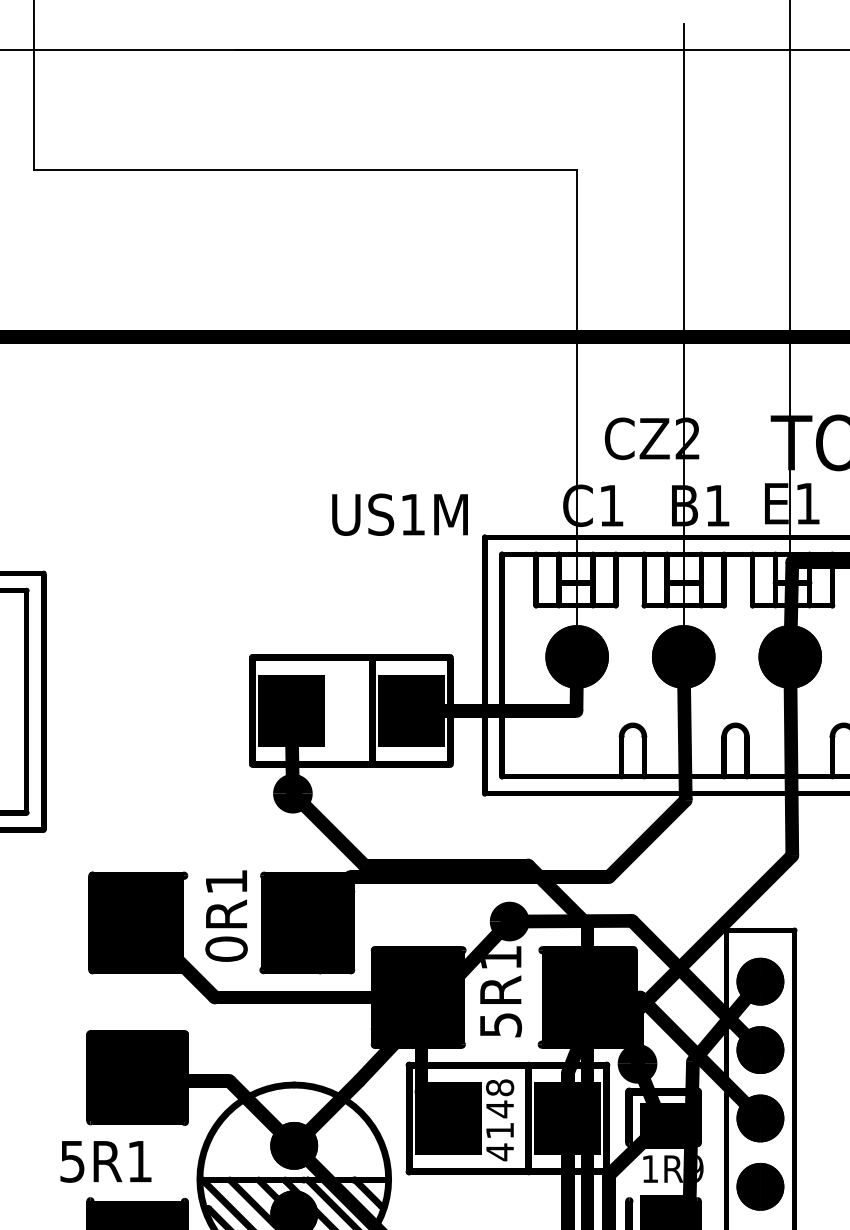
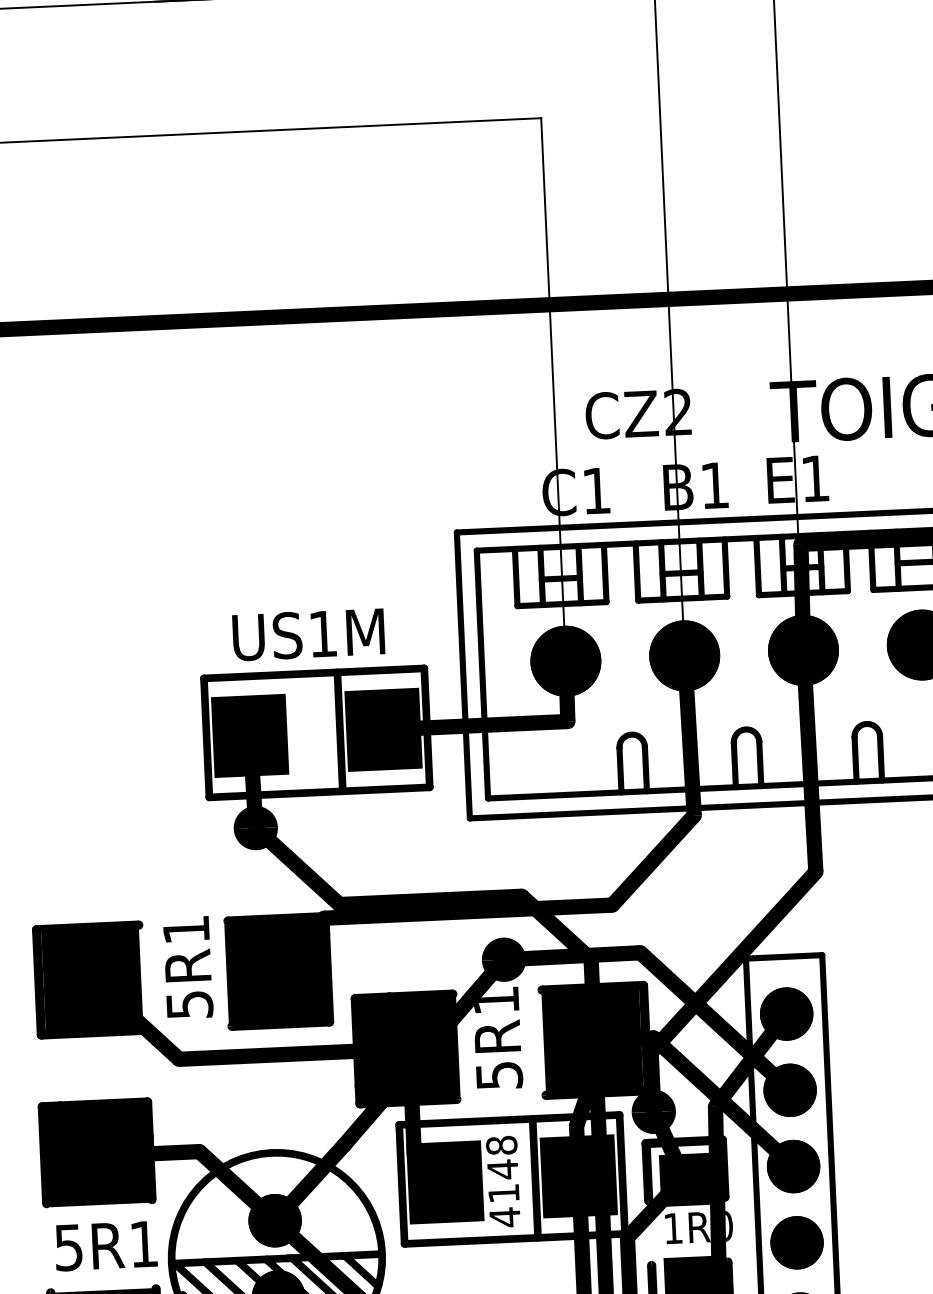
text: (399, 514) -> (308, 634), moved
text: (226, 948) -> (189, 1004), 0R1 -> 5R1
text: (105, 1161) -> (105, 1245), moved
text: (700, 1168) -> (729, 1225), 1R9 -> 1R0

